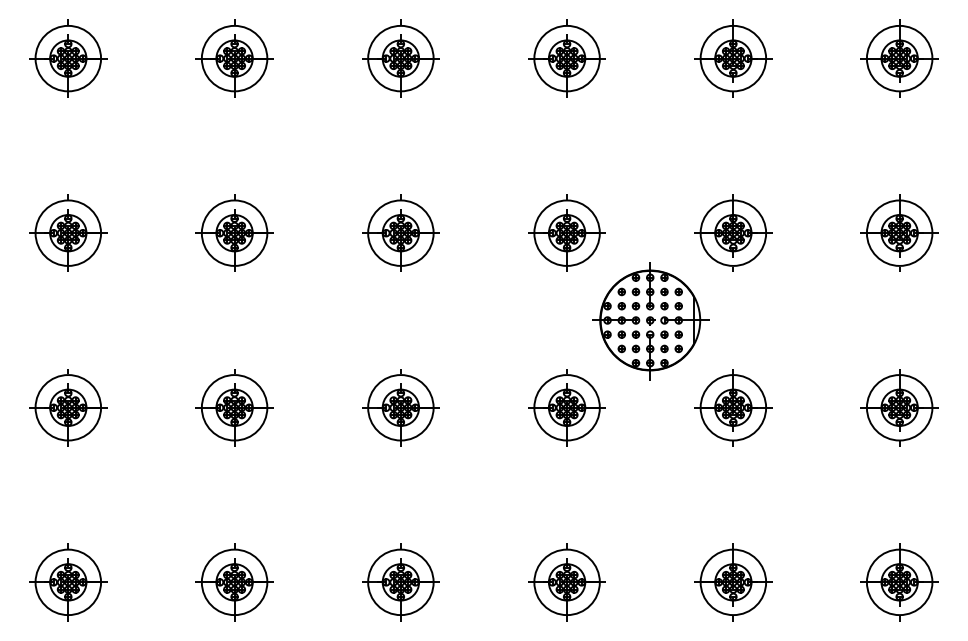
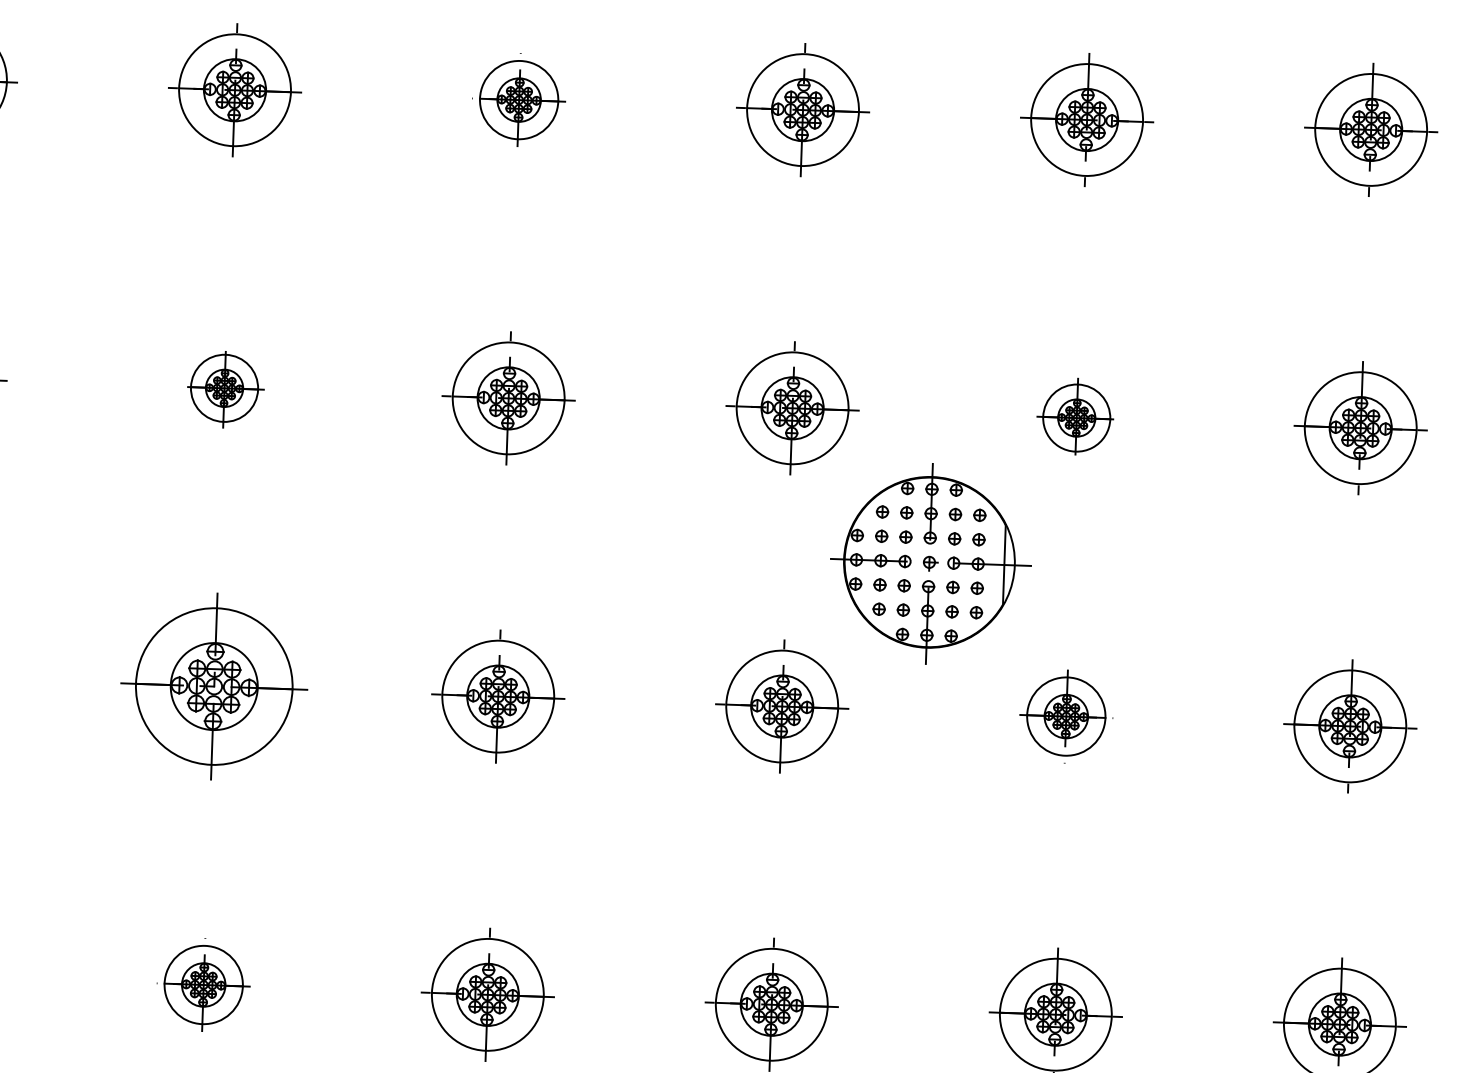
part: (400, 58) -> (518, 99), size x0.7
part: (234, 232) -> (224, 387), size x0.6
part: (733, 232) -> (1076, 417), size x0.6
part: (234, 407) -> (214, 686), size x1.4
part: (733, 407) -> (1066, 715), size x0.7
part: (234, 582) -> (203, 985), size x0.7

